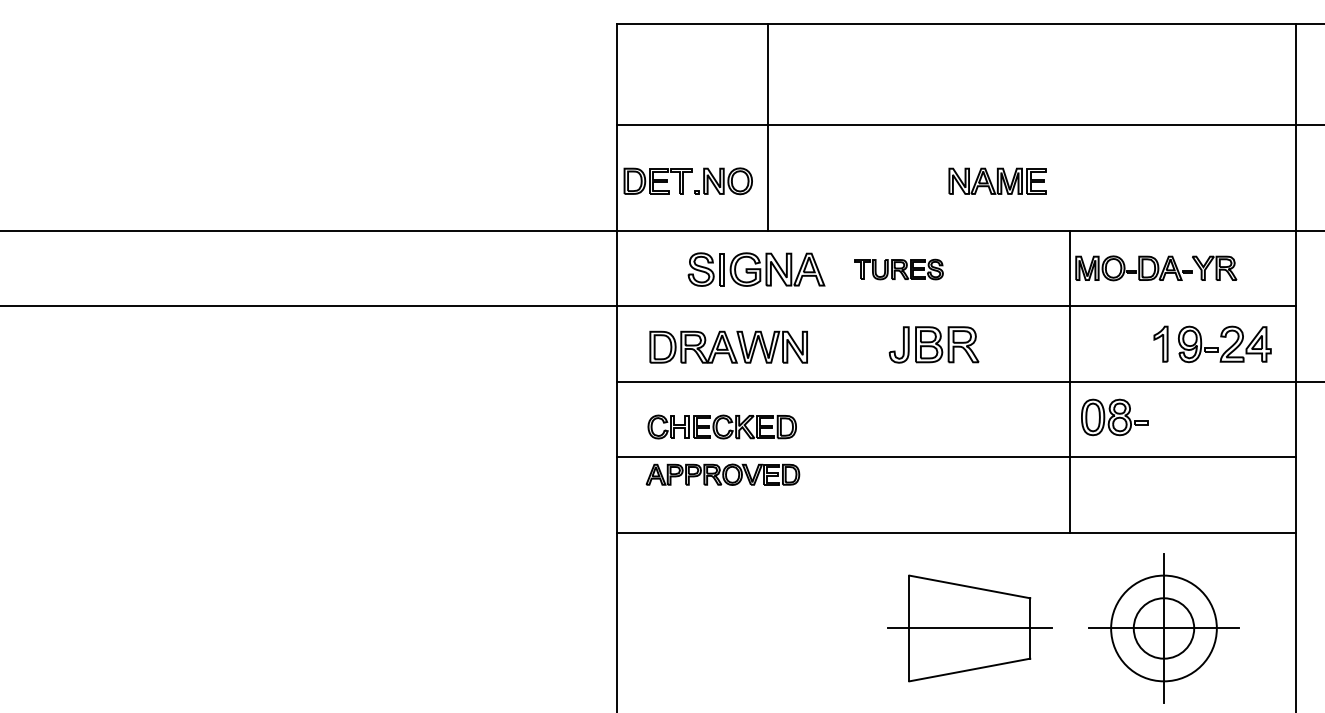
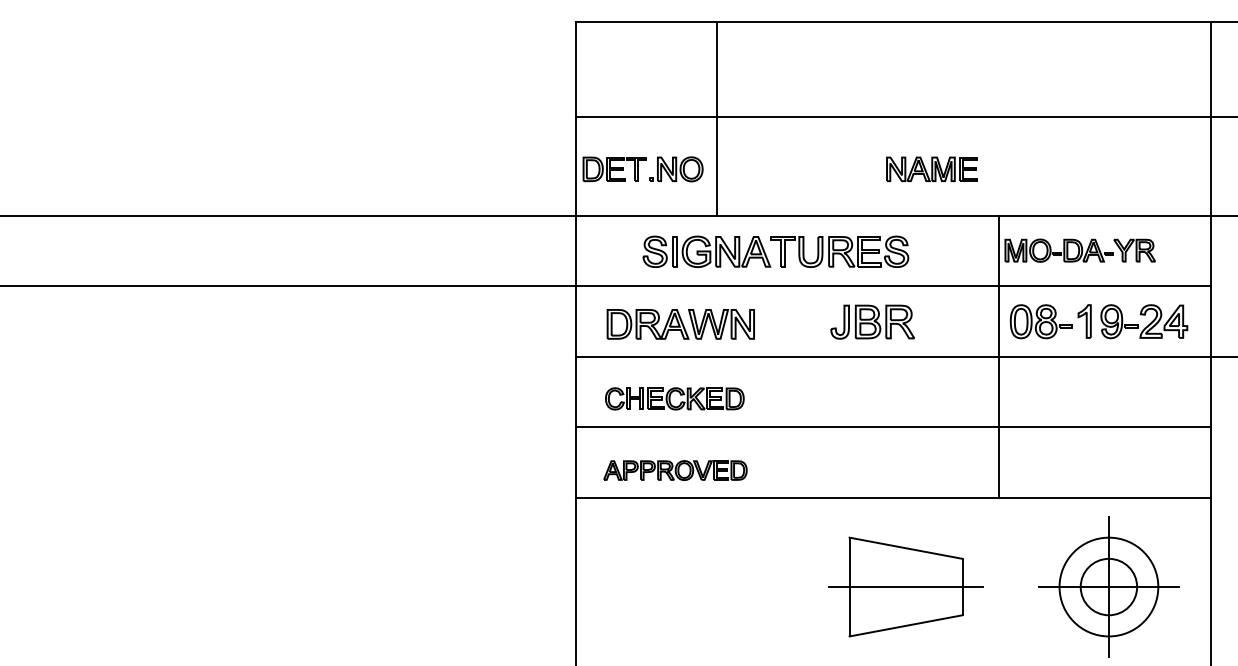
part: (898, 269) -> (839, 251), size x1.67
part: (1114, 417) -> (1041, 321), moved
part: (722, 474) -> (675, 470), moved
part: (1163, 628) -> (1108, 587), moved

